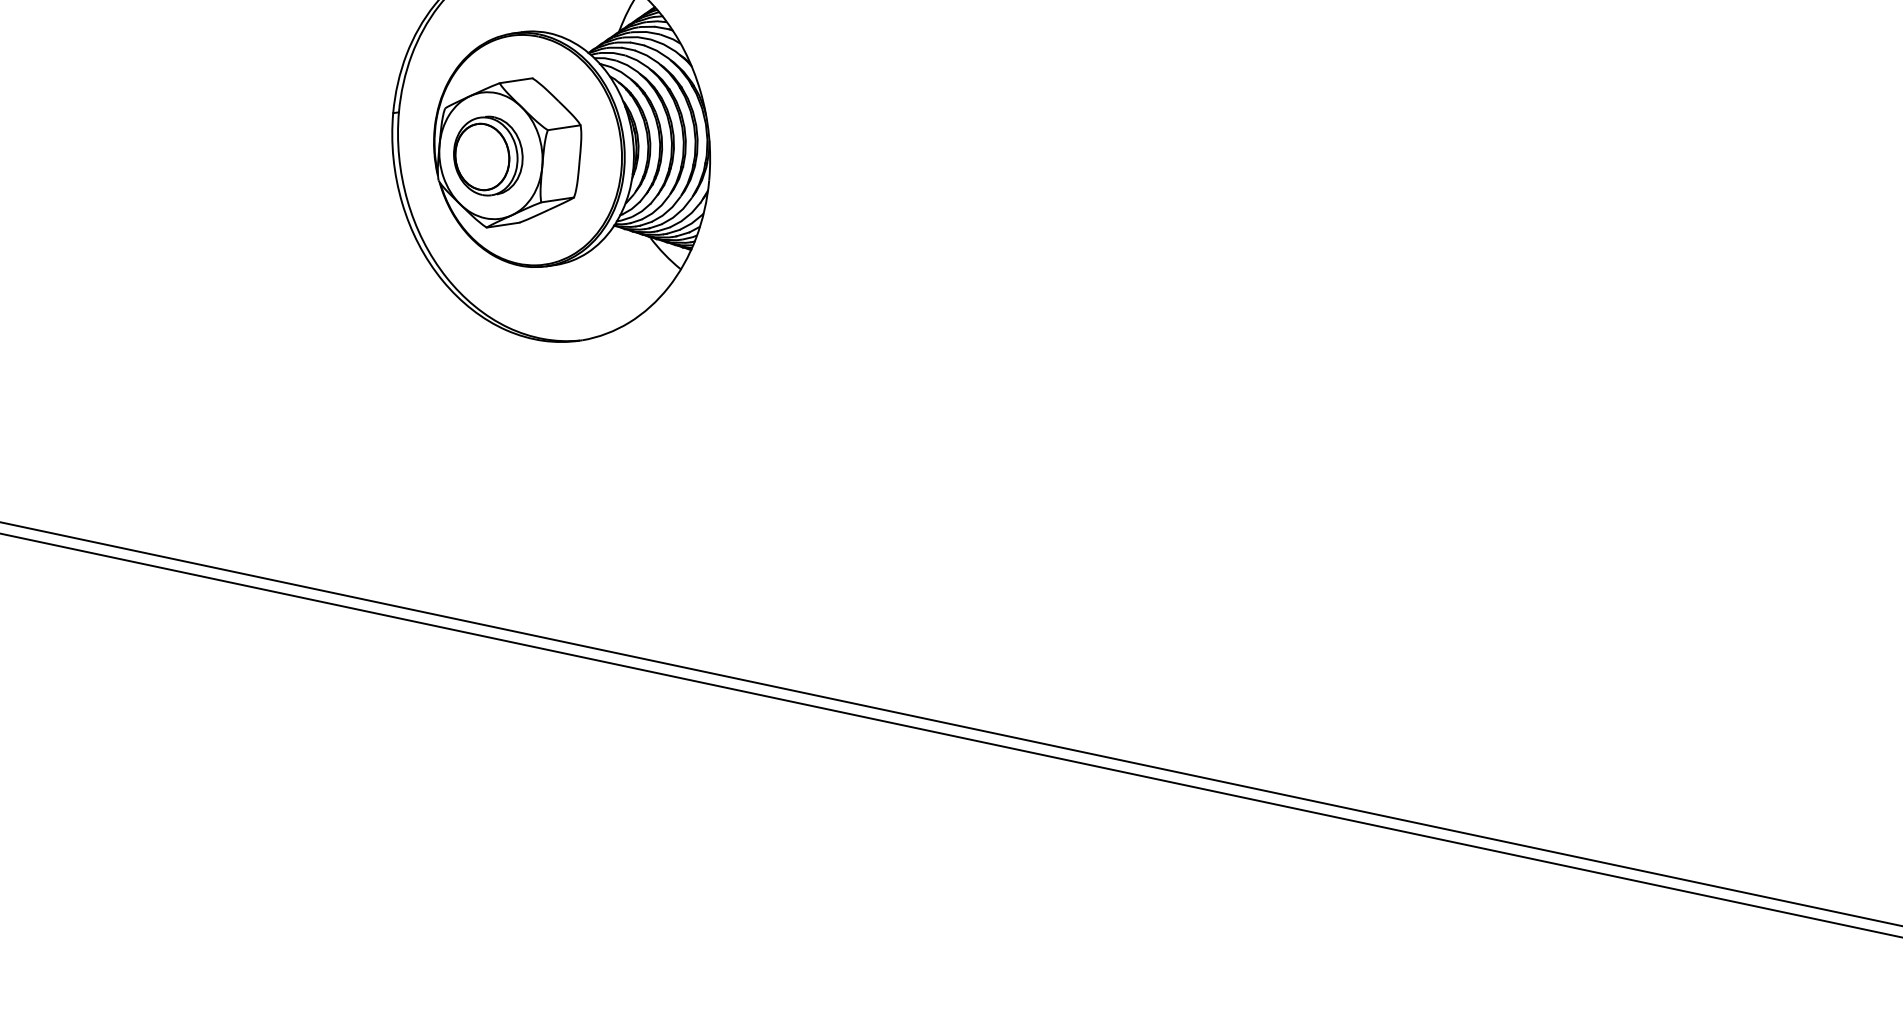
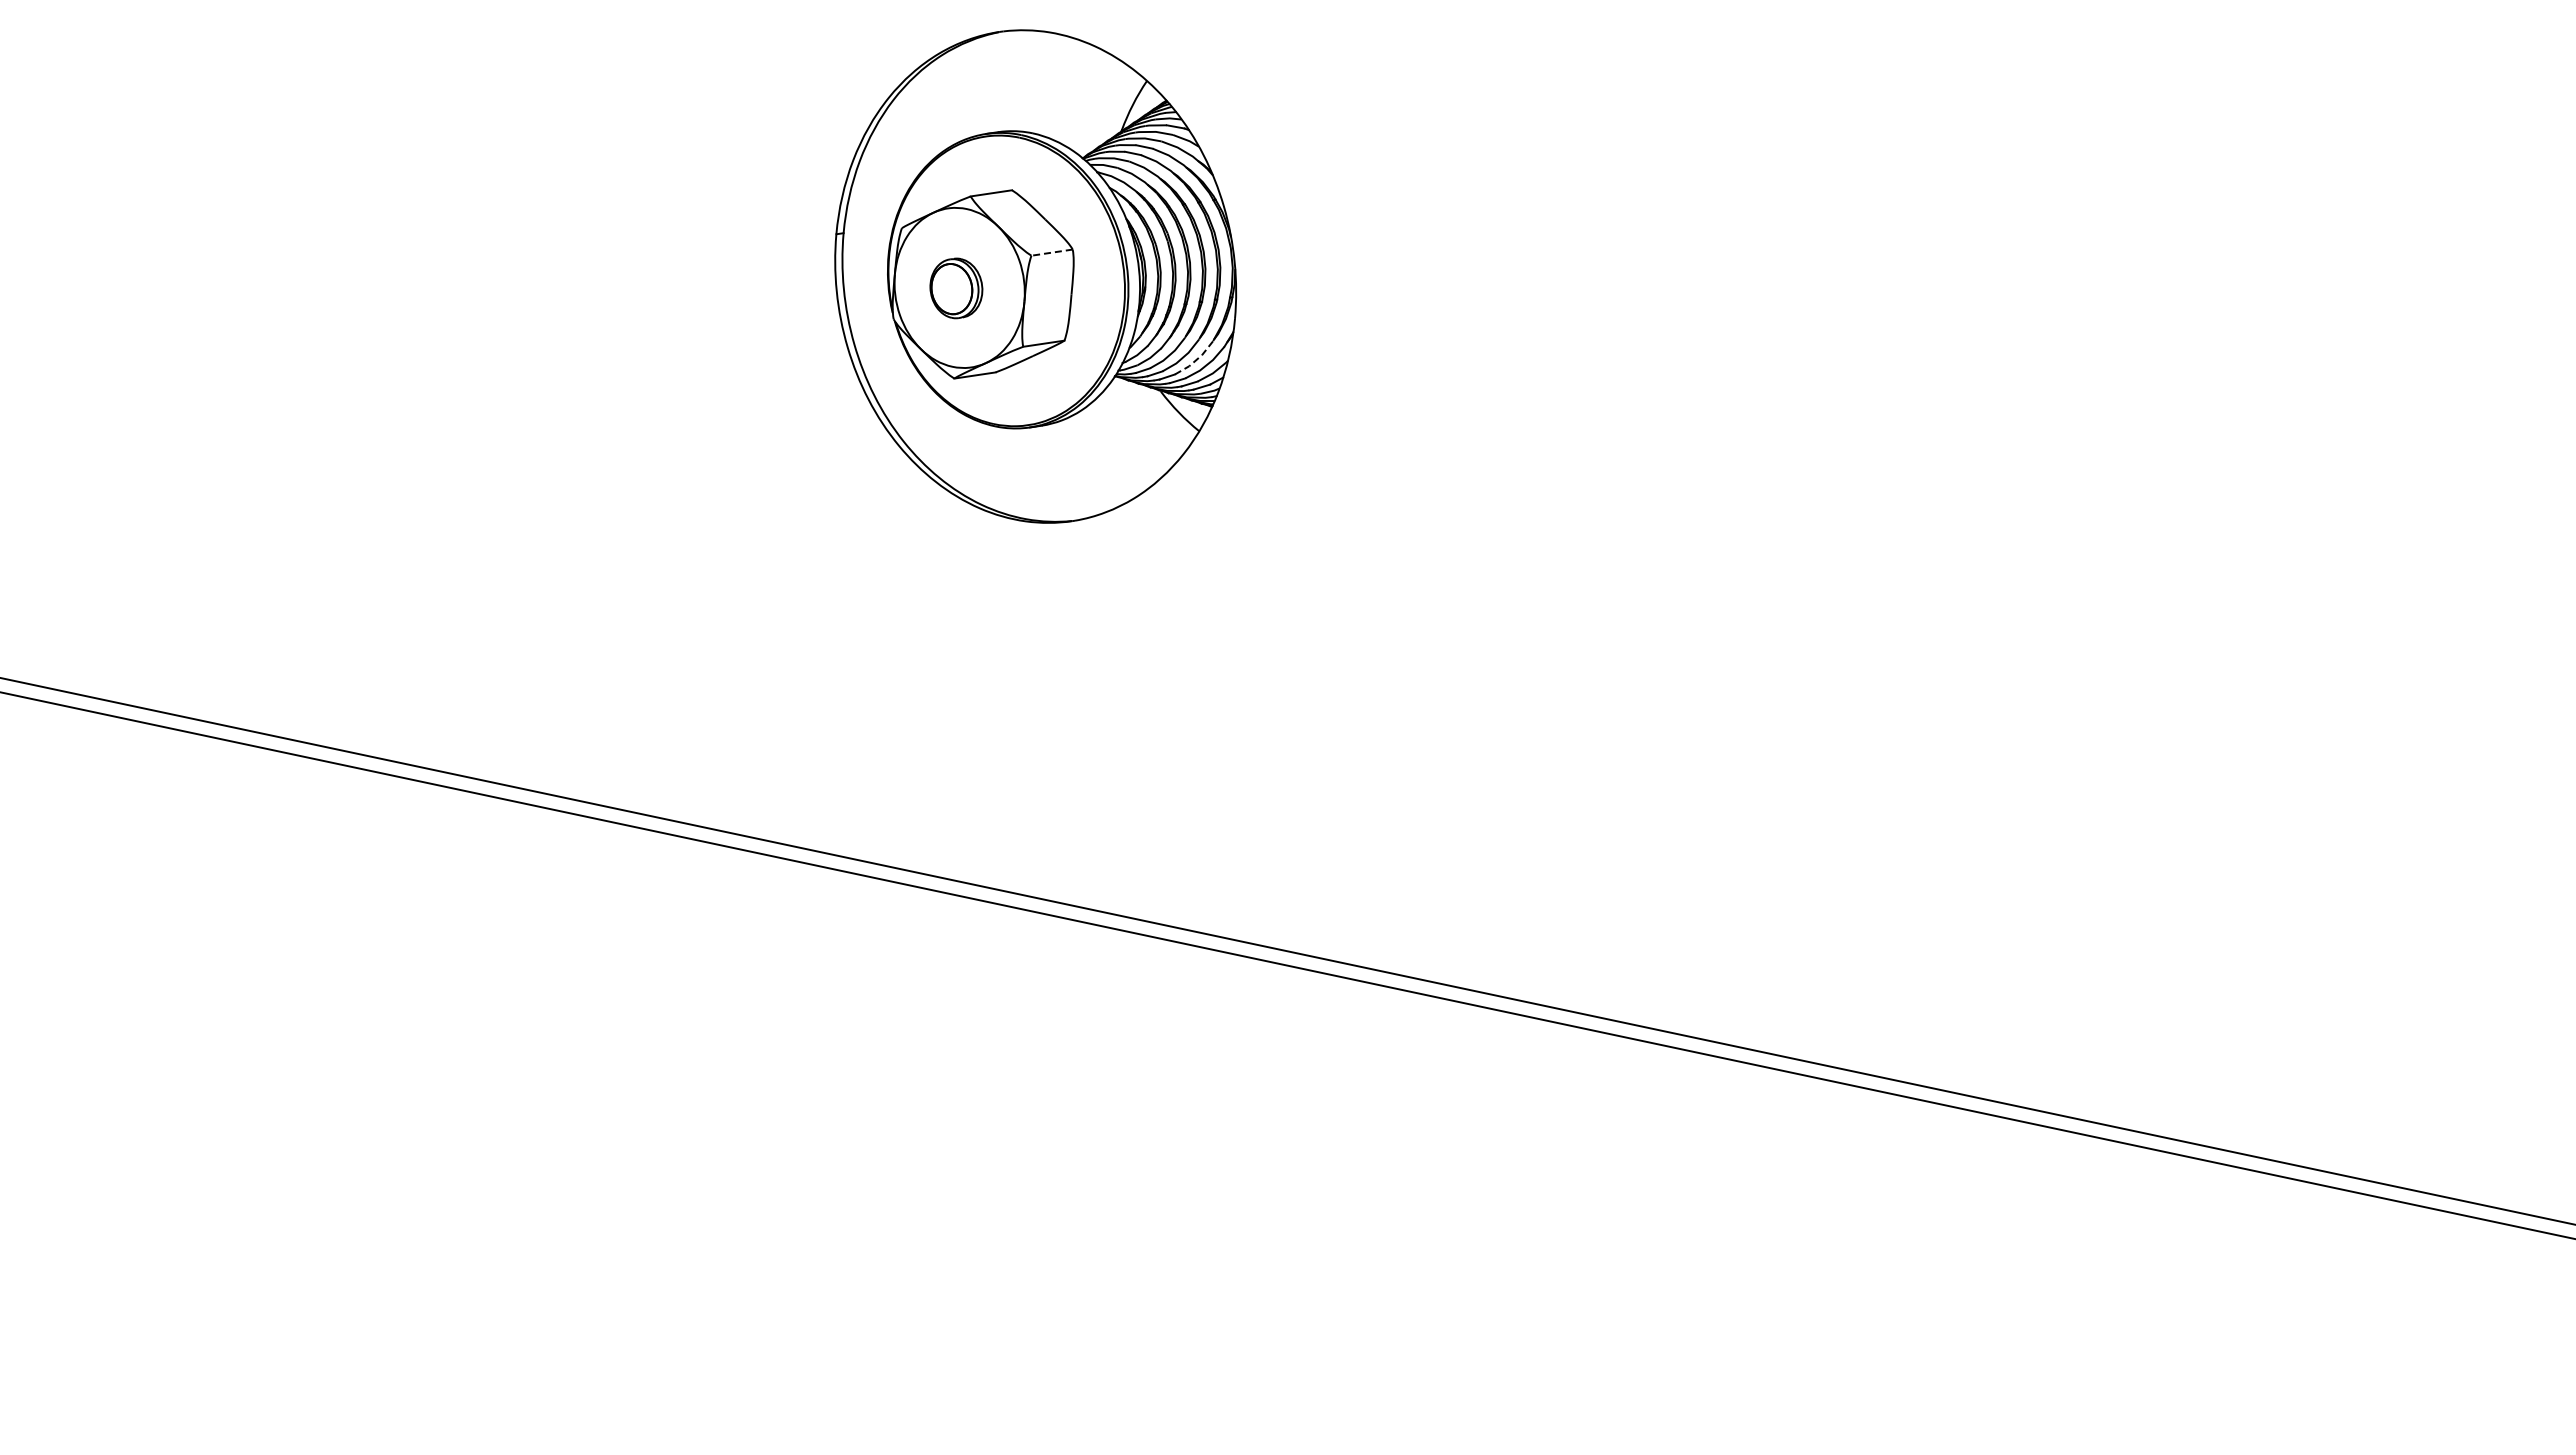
line: (564, 127) -> (1052, 252), solid -> dashed
part: (488, 156) -> (956, 288), size x0.6
line: (678, 212) -> (1196, 359), solid -> dashed

